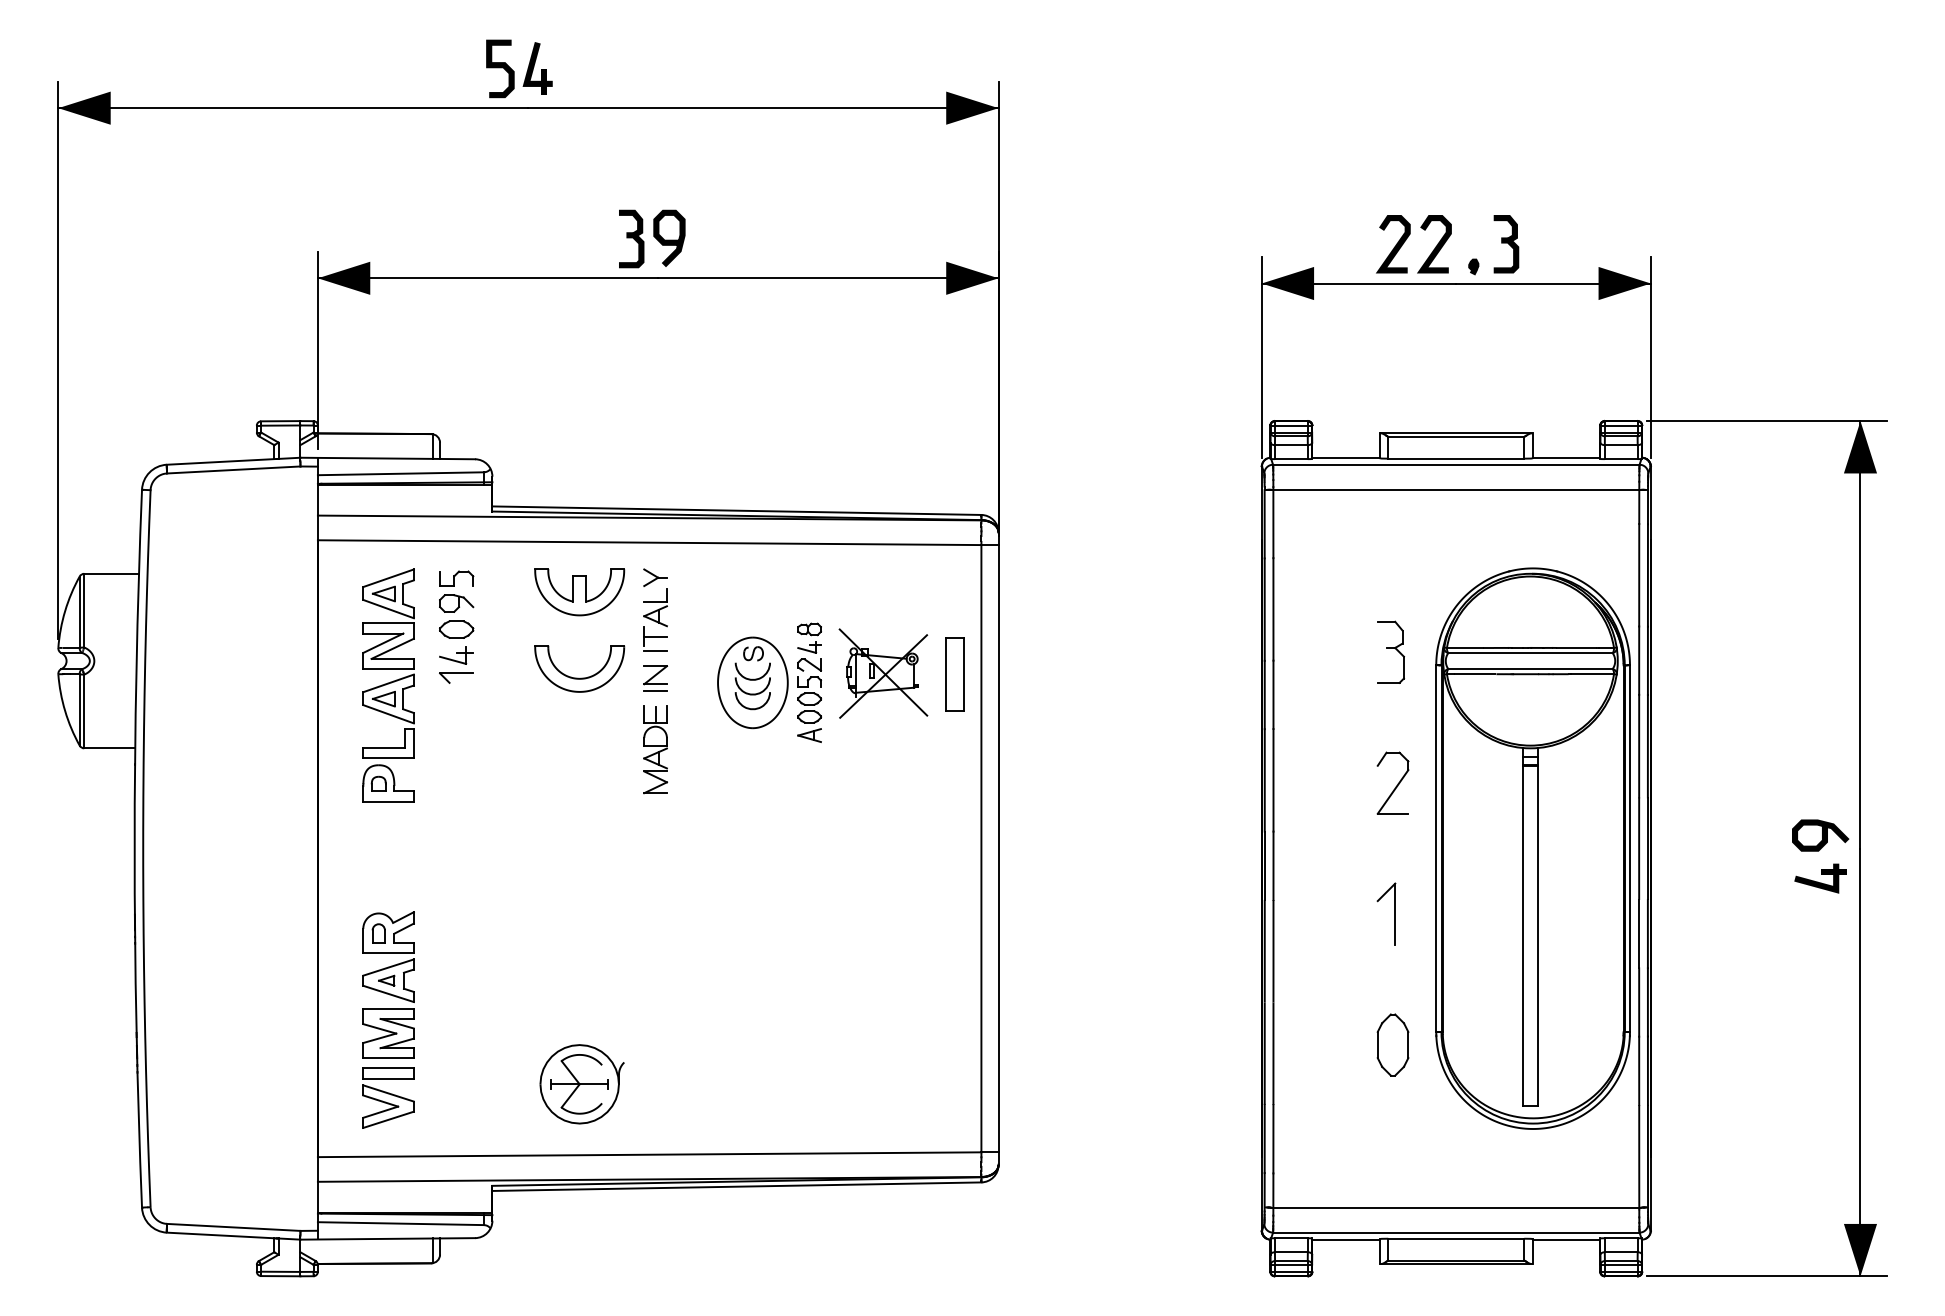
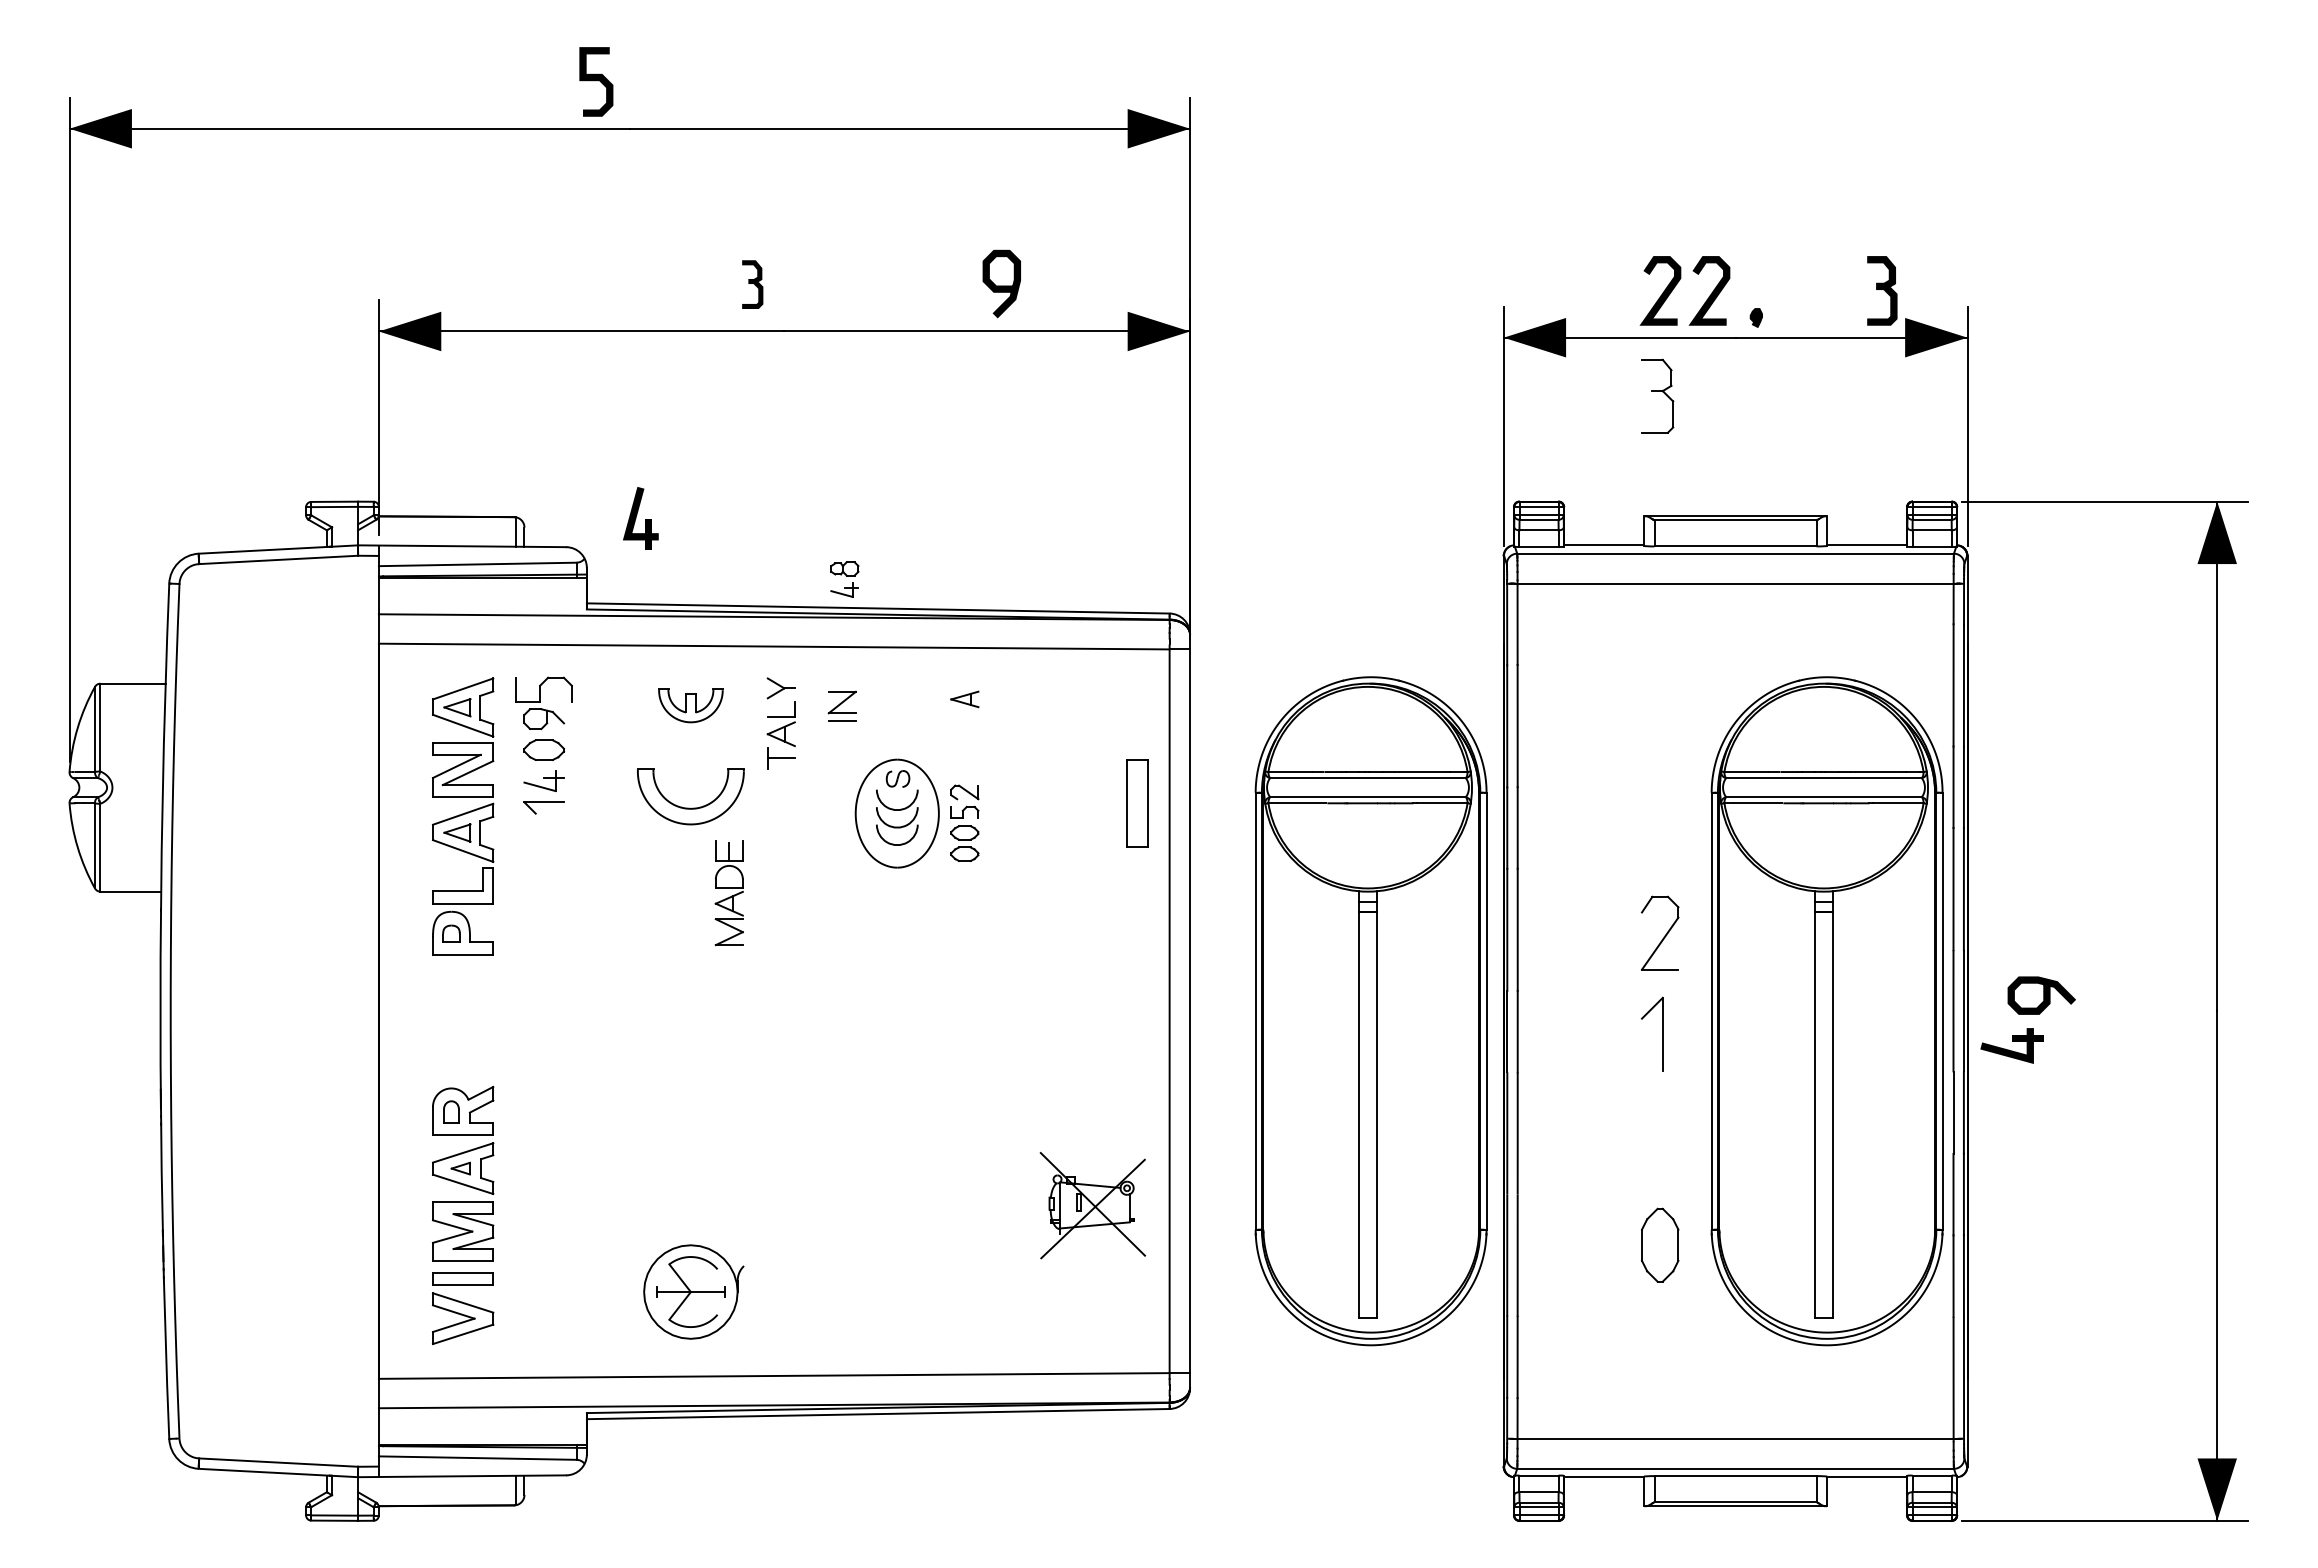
part: (537, 68) -> (640, 518), moved
part: (631, 238) -> (752, 284), size x0.7
curve: (669, 239) -> (1001, 285), moved
part: (1506, 243) -> (1882, 290), moved
part: (456, 577) -> (544, 688), size x1.4
part: (579, 592) -> (690, 705), size x0.6
part: (809, 638) -> (844, 579), moved
line: (654, 650) -> (780, 775), removed
part: (1390, 651) -> (1657, 395), moved
part: (883, 673) -> (1092, 1205), moved
part: (654, 677) -> (841, 705), moved
part: (809, 735) -> (964, 699), moved
part: (654, 749) -> (728, 893), moved
curve: (1822, 835) -> (2043, 995), moved
part: (1149, 848) -> (1370, 1011), added
part: (1820, 878) -> (2011, 1045), moved
part: (1394, 913) -> (1662, 1033), moved

